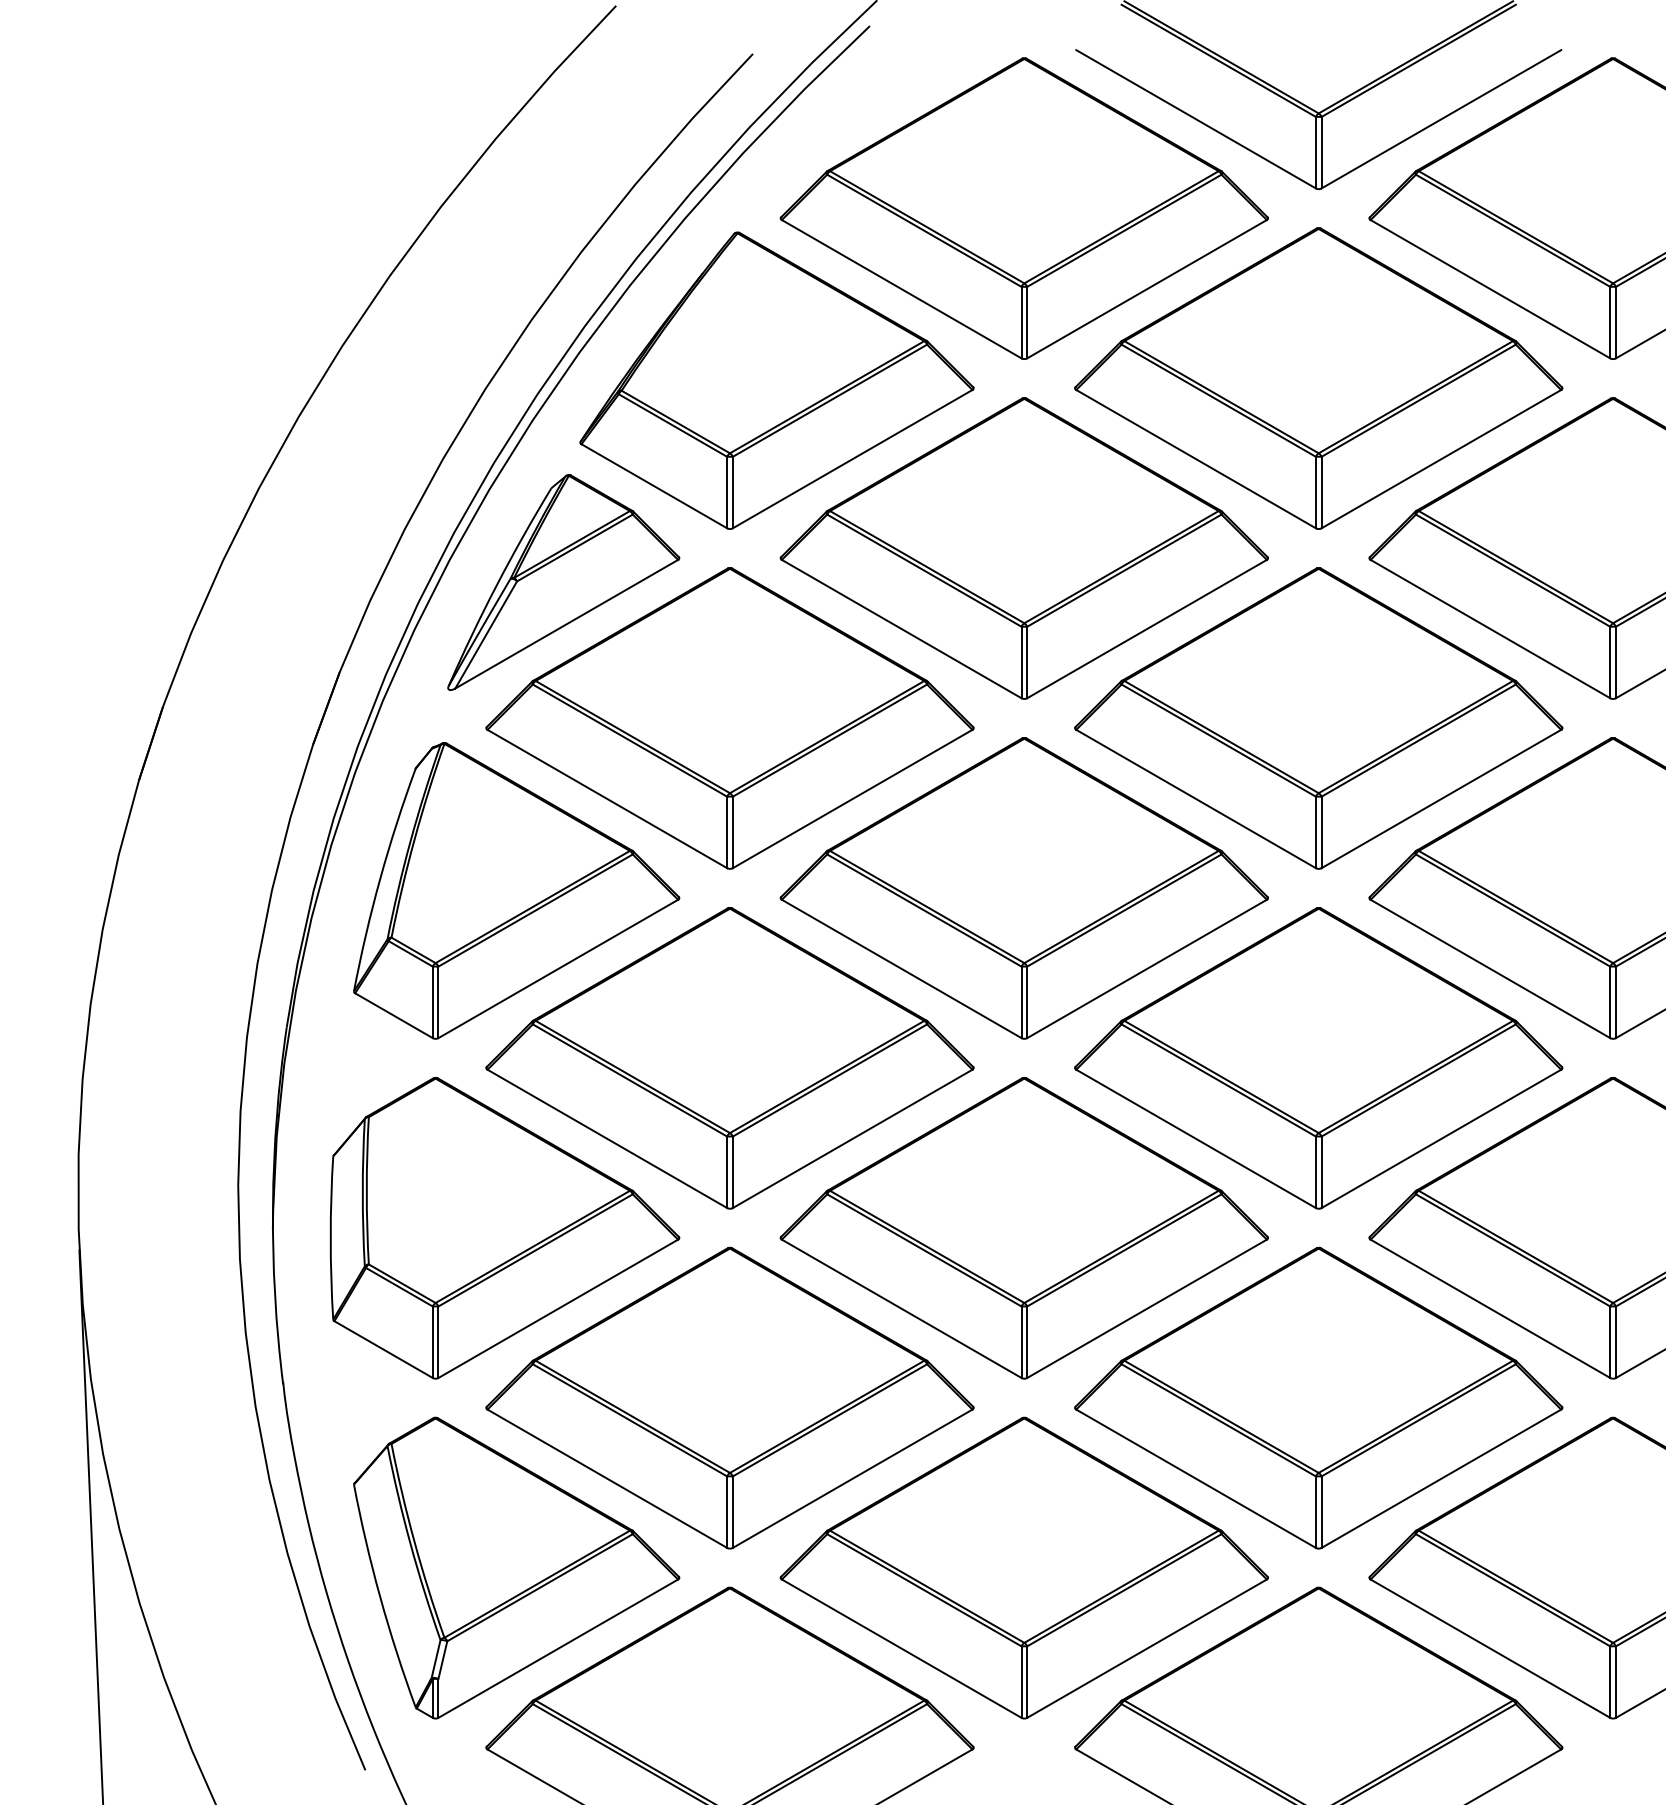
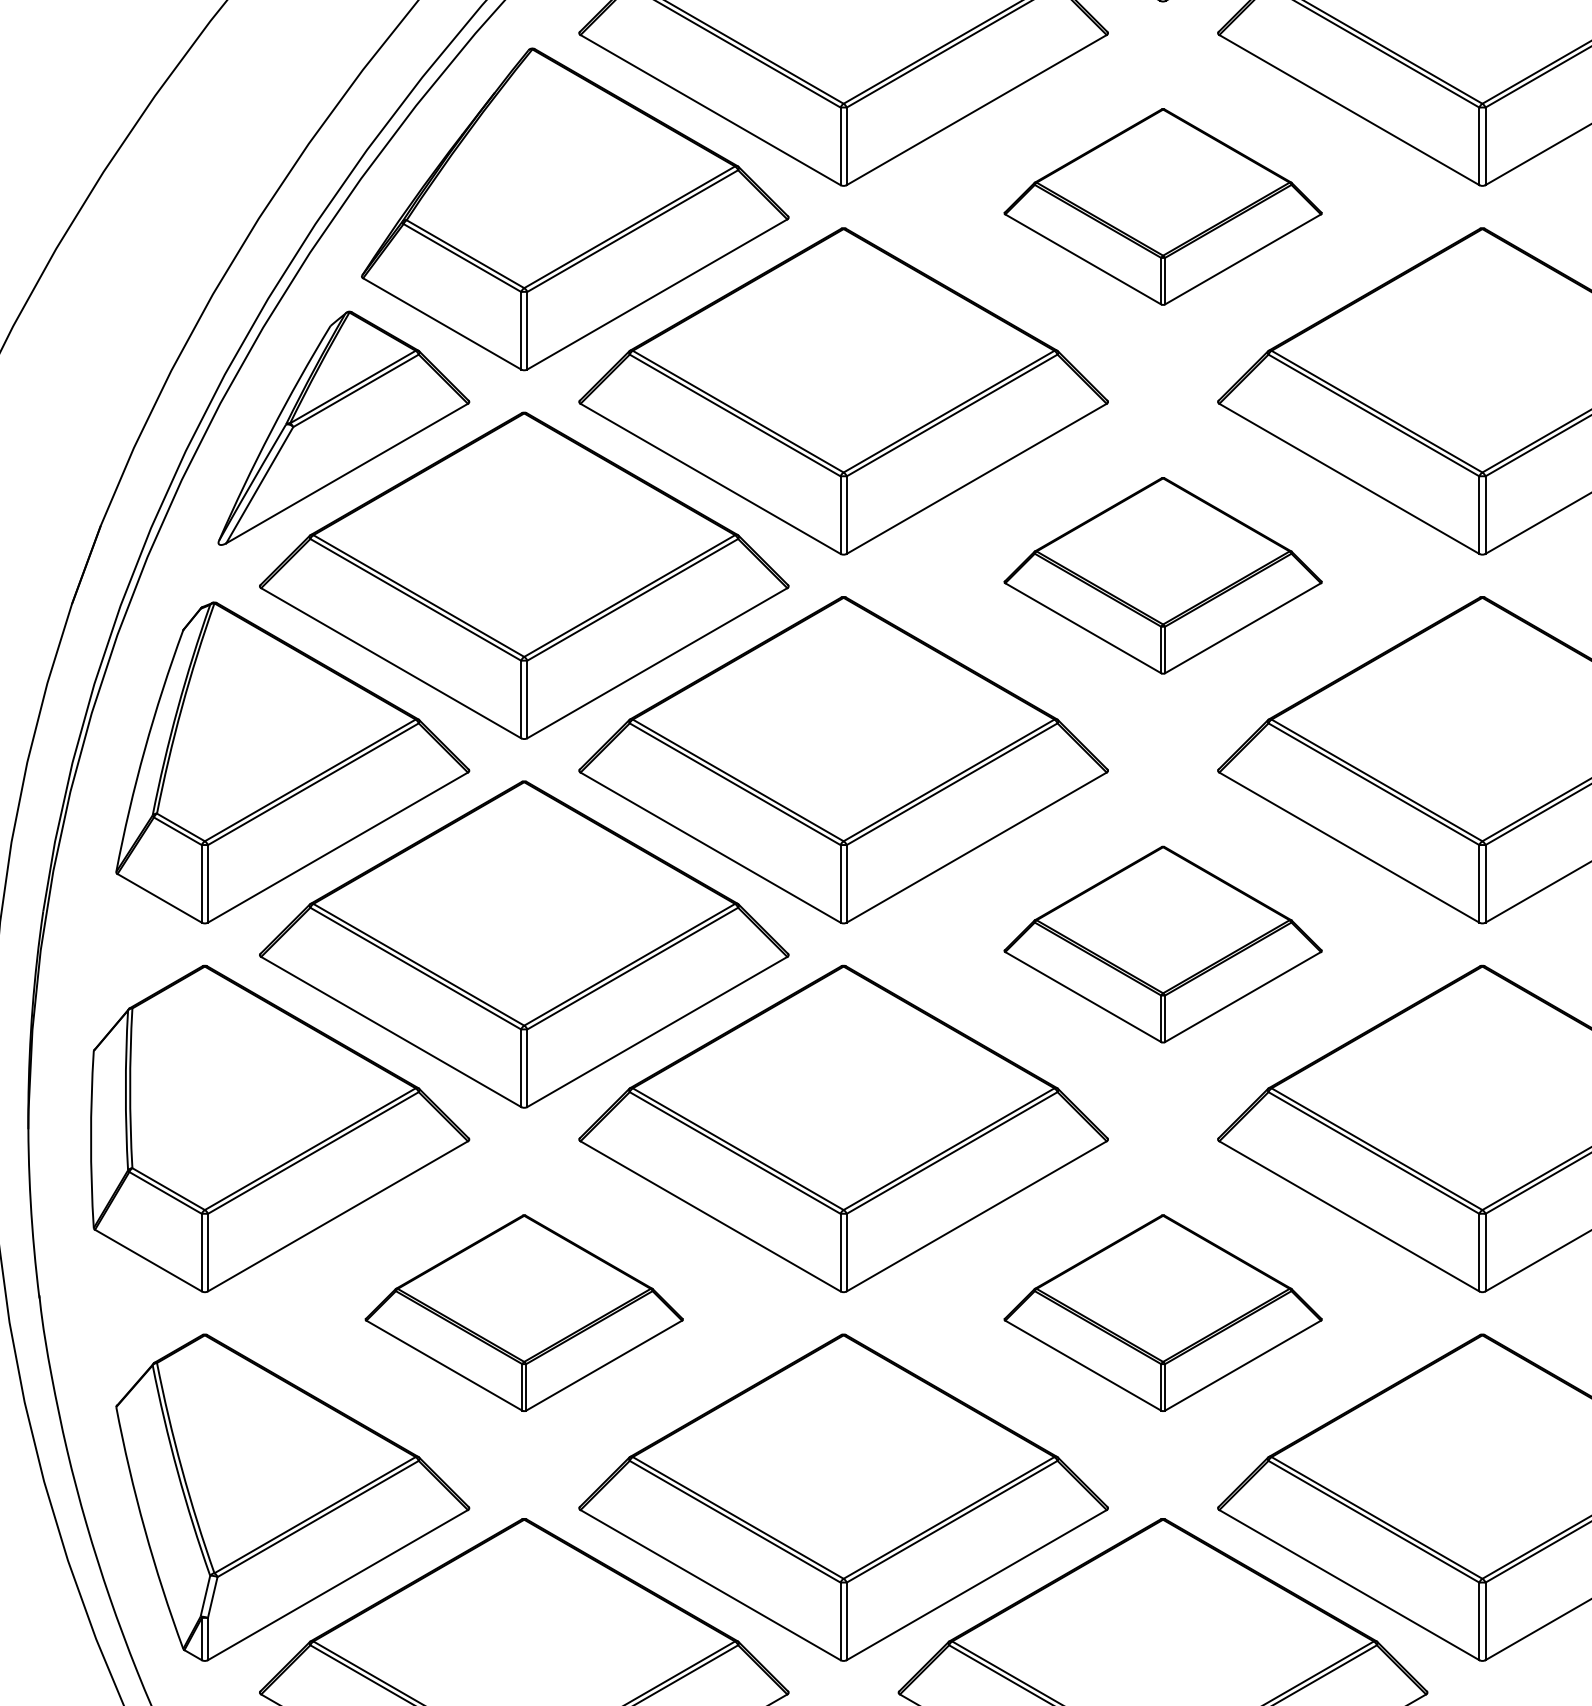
part: (1318, 378) -> (1162, 206), size x0.6
part: (1318, 718) -> (1162, 575), size x0.6
part: (1318, 1058) -> (1162, 944), size x0.6
part: (729, 1397) -> (523, 1312), size x0.6
part: (1318, 1397) -> (1162, 1312), size x0.6

